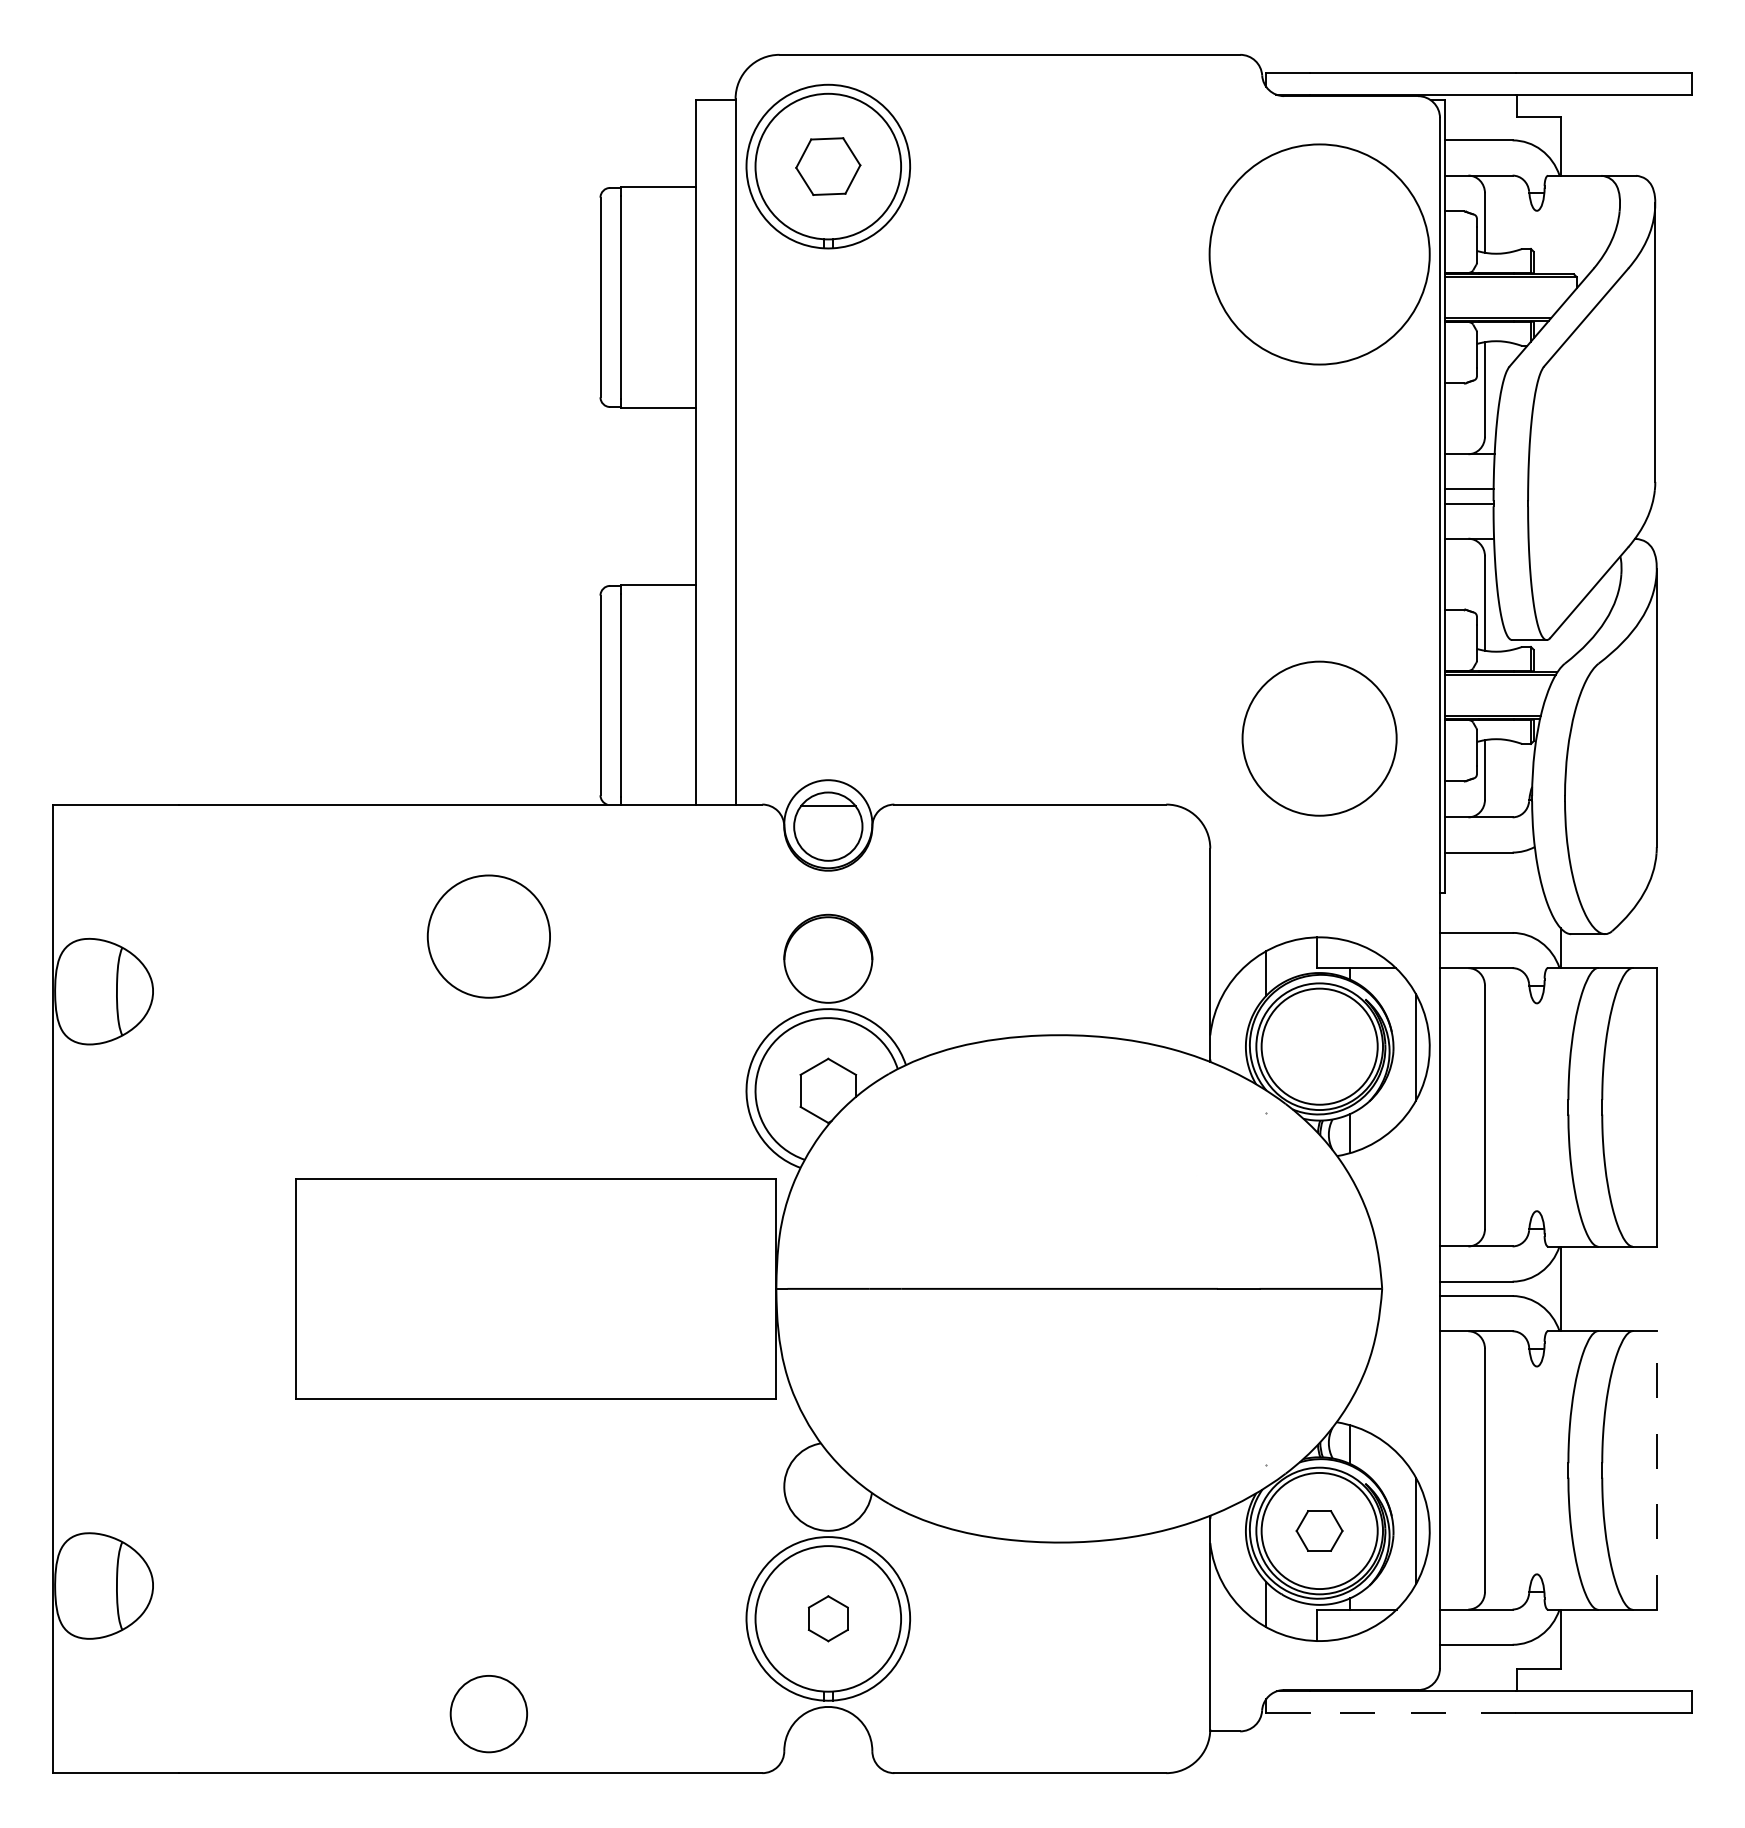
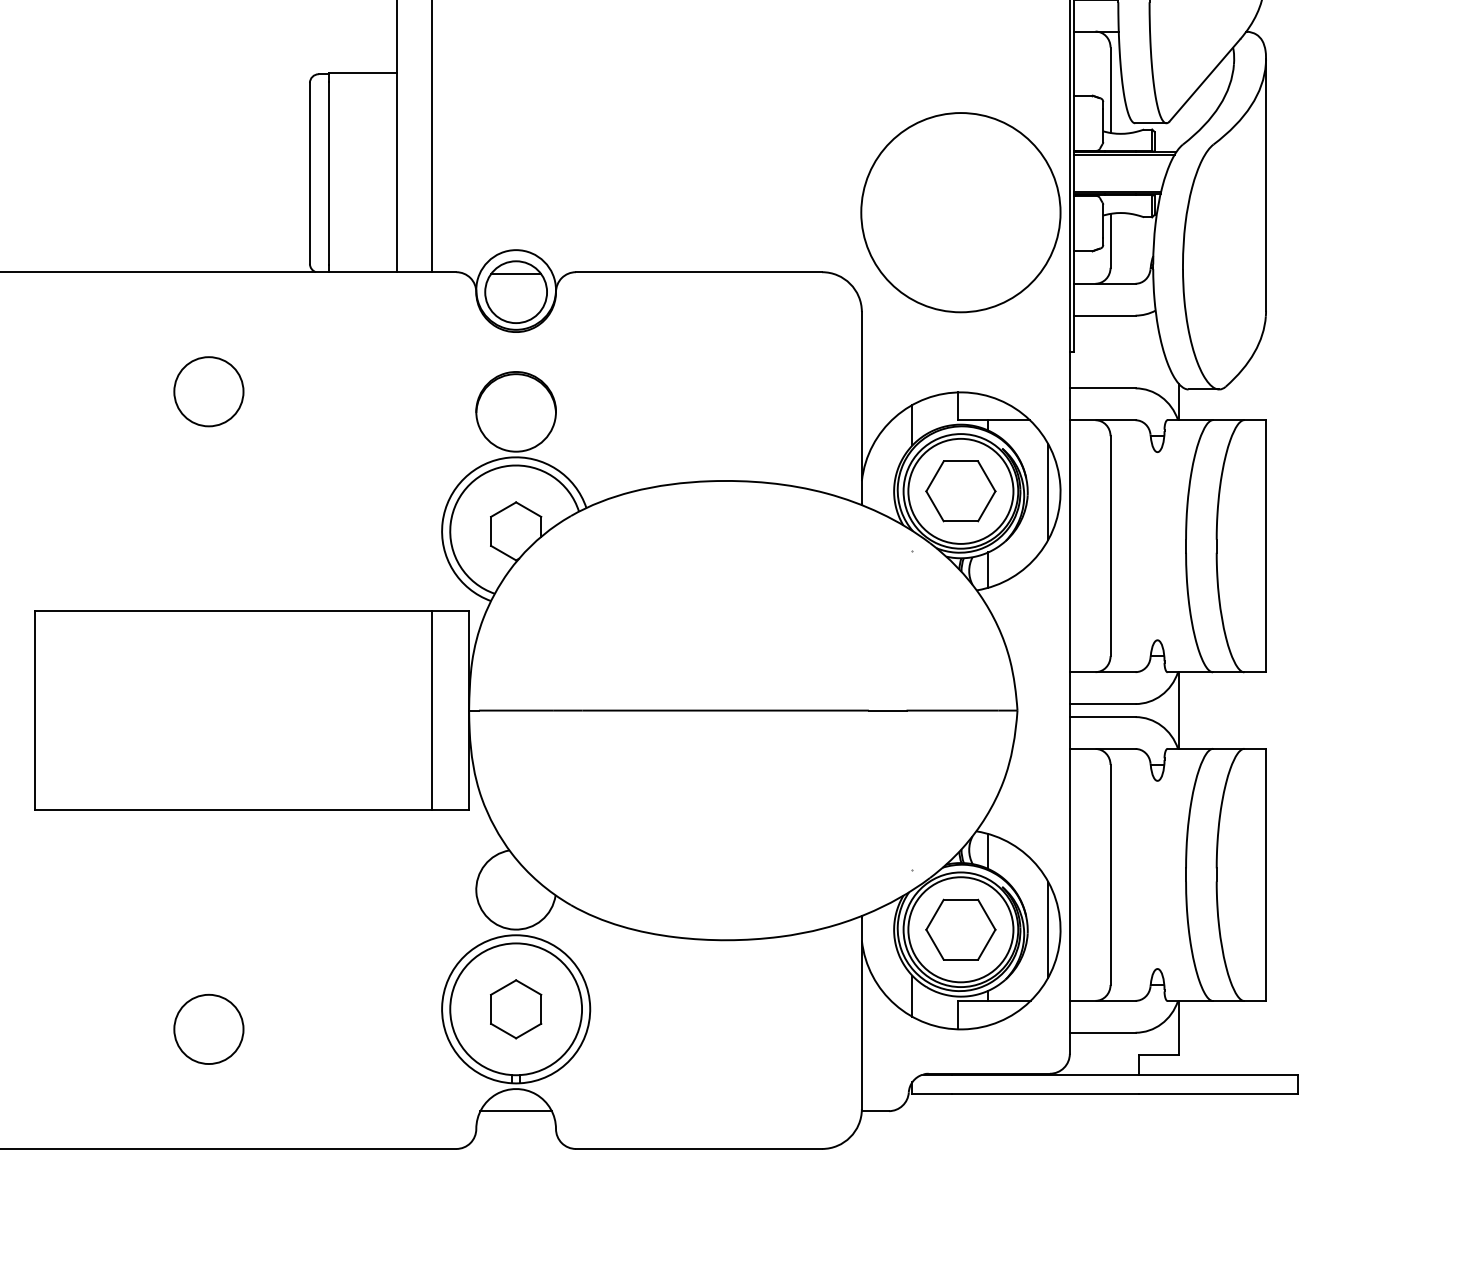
circle: (1319, 738) -> (960, 212), size x1.43
circle: (488, 936) -> (208, 391), size x0.62
part: (1319, 1046) -> (960, 491), added
line: (735, 1288) -> (432, 710), added
line: (1656, 1469) -> (1265, 874), dashed -> solid
part: (1319, 1530) -> (960, 929), size x1.67
part: (828, 1618) -> (516, 1008), size x1.43
line: (1412, 1712) -> (1044, 1094), dashed -> solid
circle: (488, 1714) -> (208, 1029), moved
line: (827, 1731) -> (515, 1111), added

